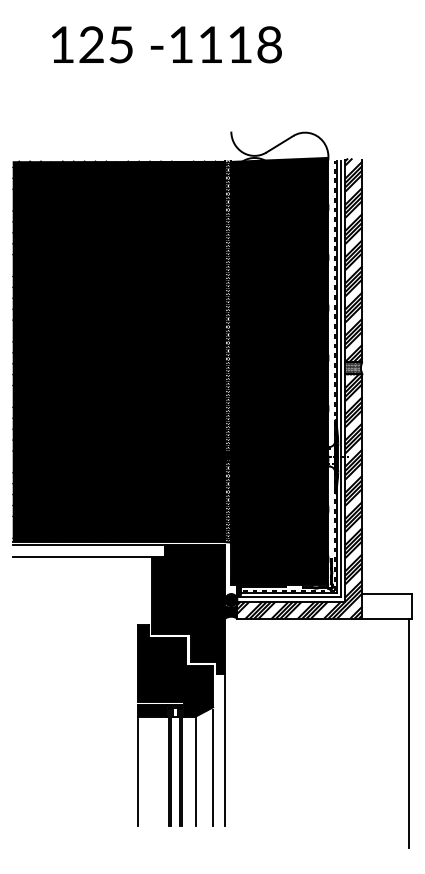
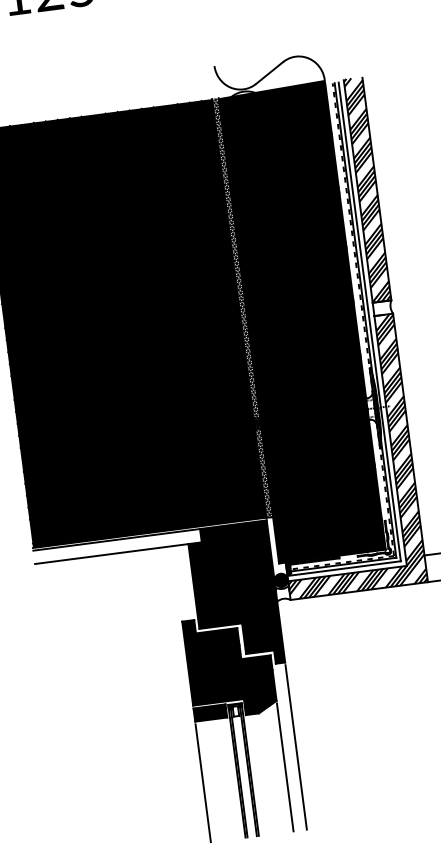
hatch: (353, 367) -> (382, 307), removed
fill: (231, 611) -> (283, 592), removed
line: (195, 772) -> (266, 774), removed

